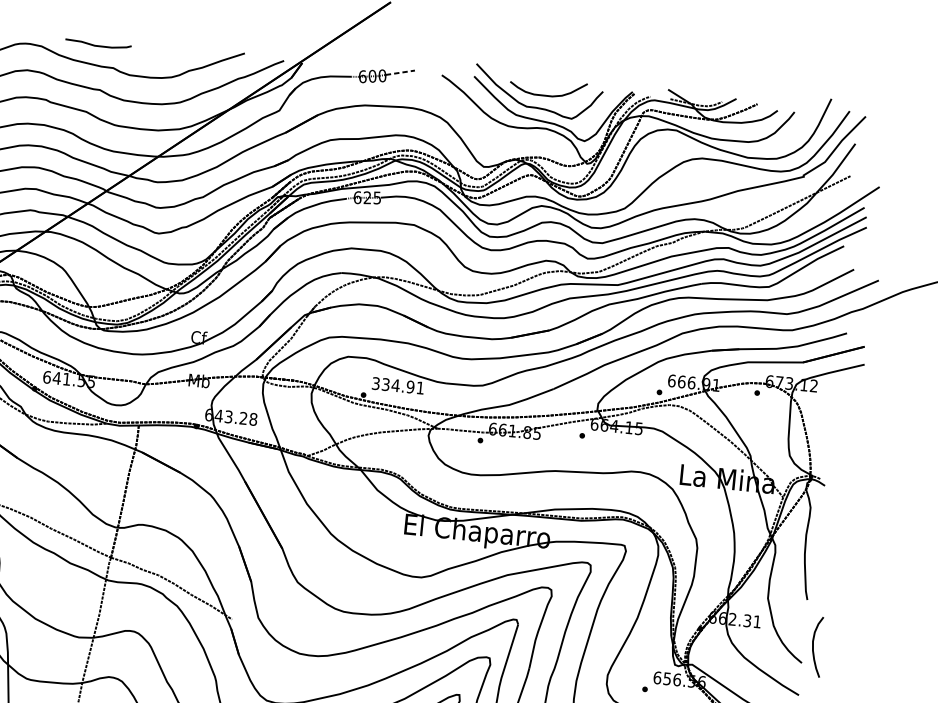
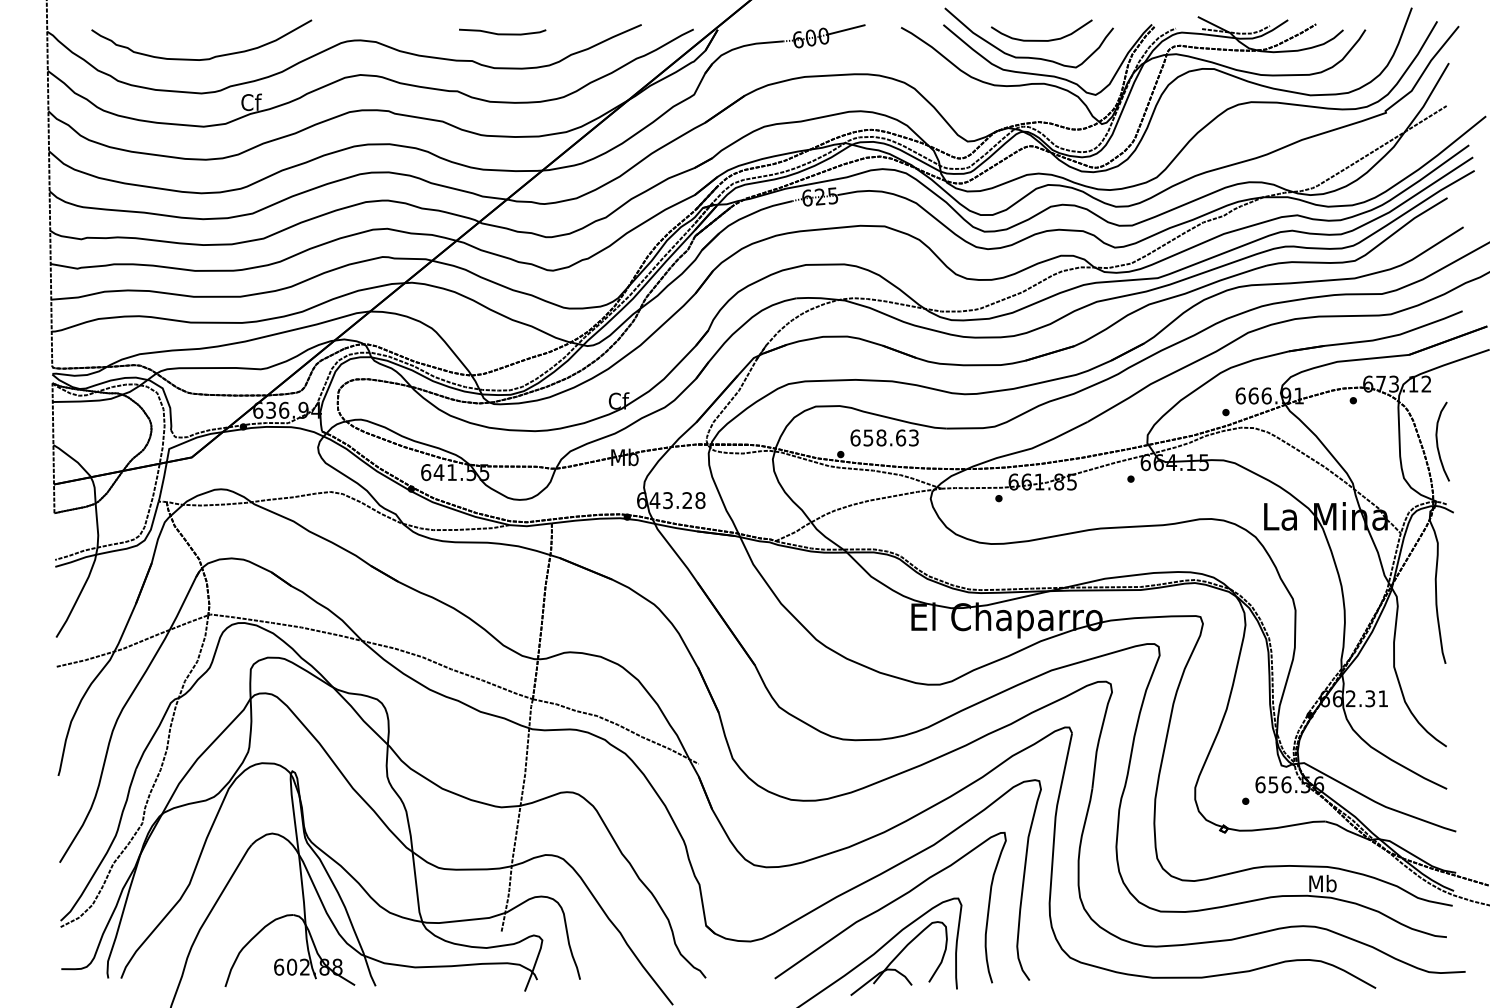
curve: (98, 45) -> (502, 33), moved
line: (400, 72) -> (847, 29), dashed -> solid
text: (398, 385) -> (884, 437), 334.91 -> 658.63
curve: (813, 648) -> (1438, 443), moved

